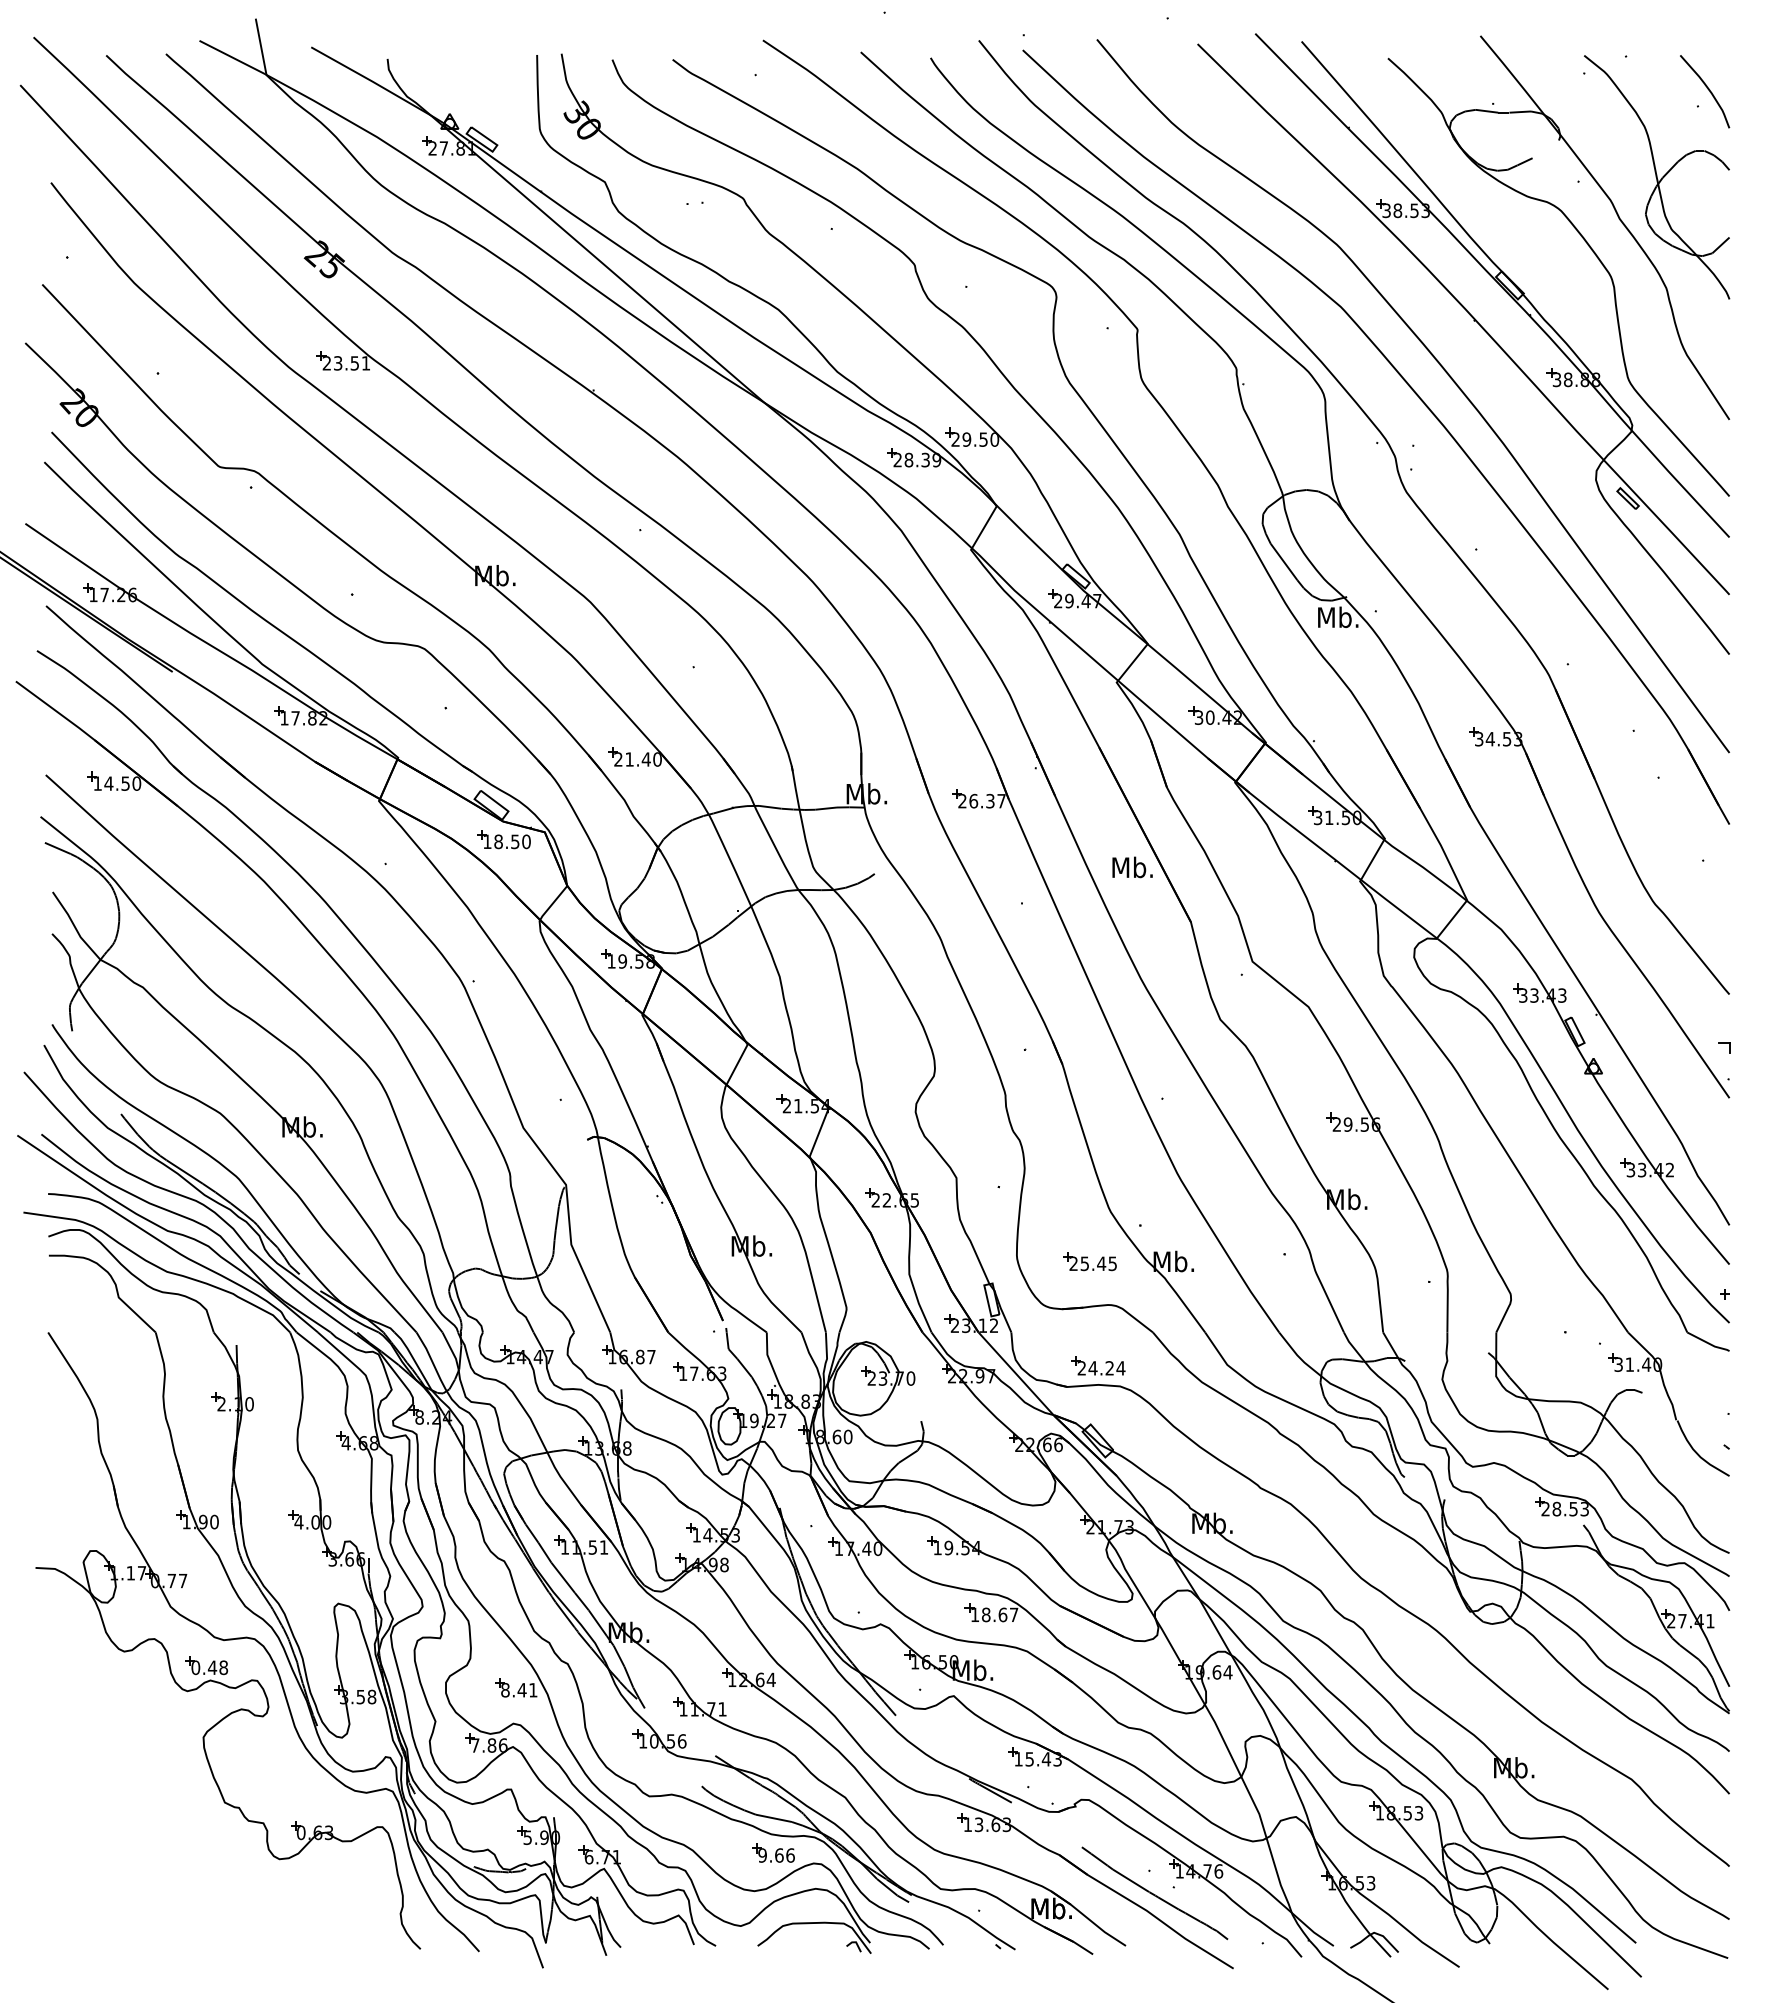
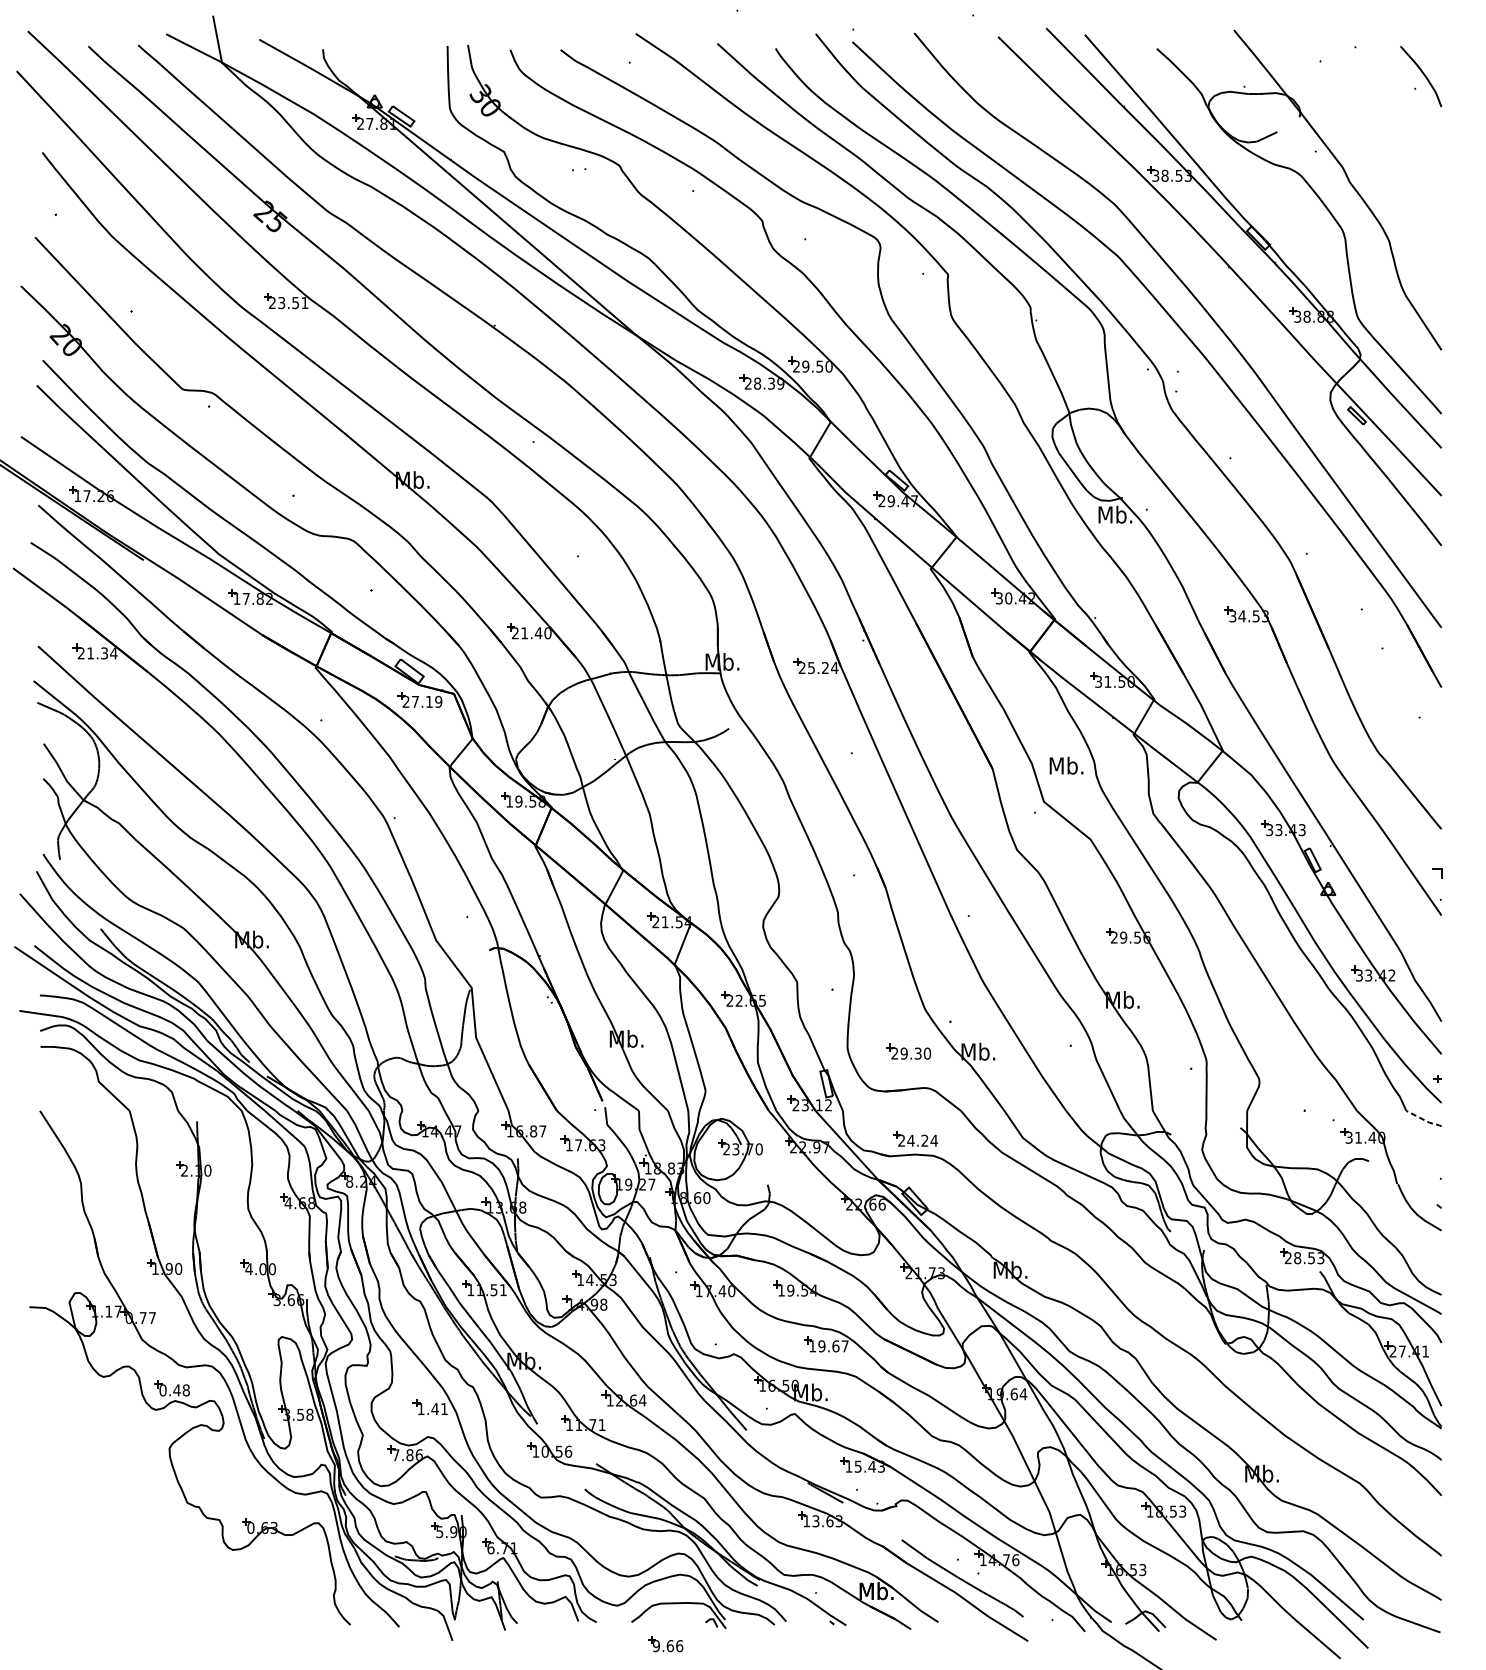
part: (1657, 177) -> (1381, 148), removed
text: (117, 783) -> (97, 653), 14.50 -> 21.34
text: (987, 800) -> (823, 667), 26.37 -> 25.24
text: (506, 841) -> (422, 701), 18.50 -> 27.19
text: (1132, 867) -> (1066, 765), moved
text: (1098, 1263) -> (915, 1053), 25.45 -> 29.30
line: (1708, 1343) -> (1424, 1120), solid -> dashed
text: (985, 1614) -> (821, 1345), 18.67 -> 19.67
text: (505, 1690) -> (421, 1409), 8.41 -> 1.41
part: (773, 1852) -> (665, 1643), moved

